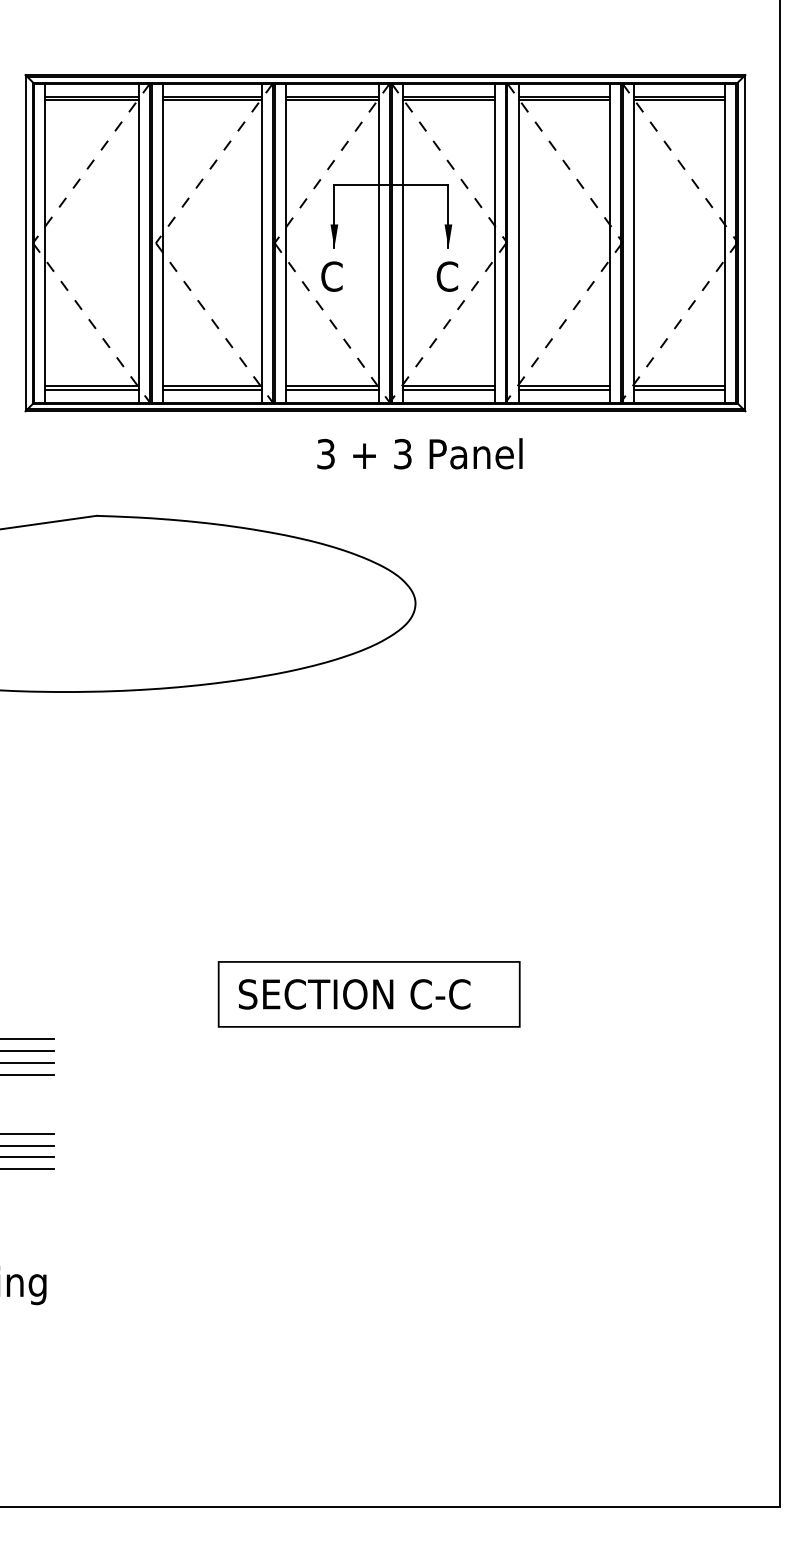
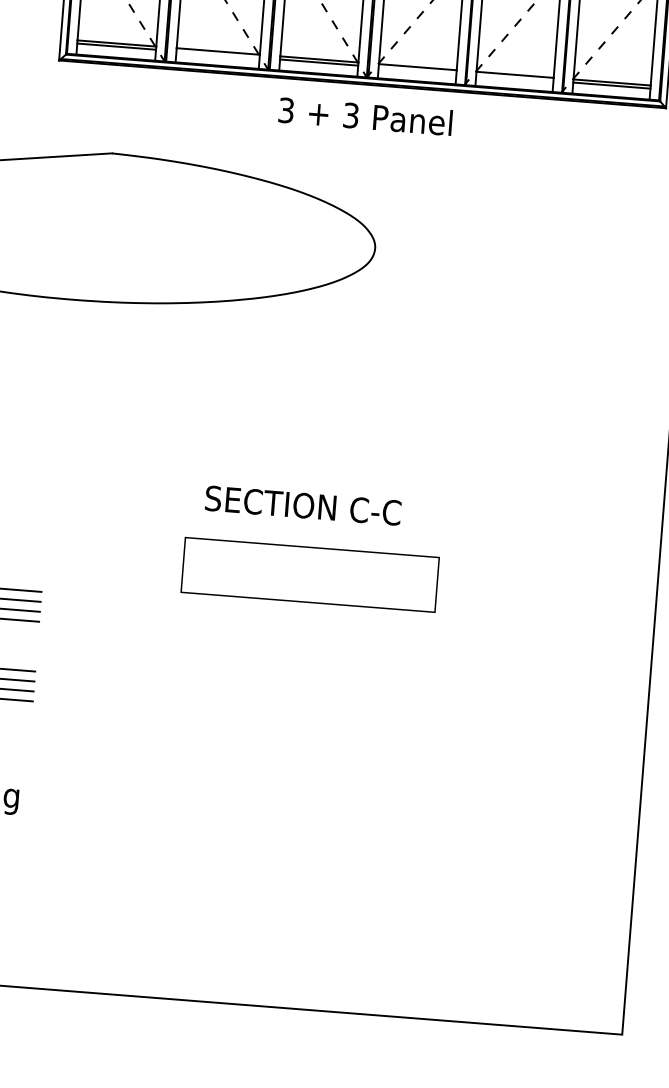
line: (212, 389) -> (218, 54), removed
line: (448, 389) -> (417, 70), removed
line: (564, 389) -> (514, 77), removed
text: (419, 453) -> (365, 116), moved
text: (354, 994) -> (303, 505), moved

